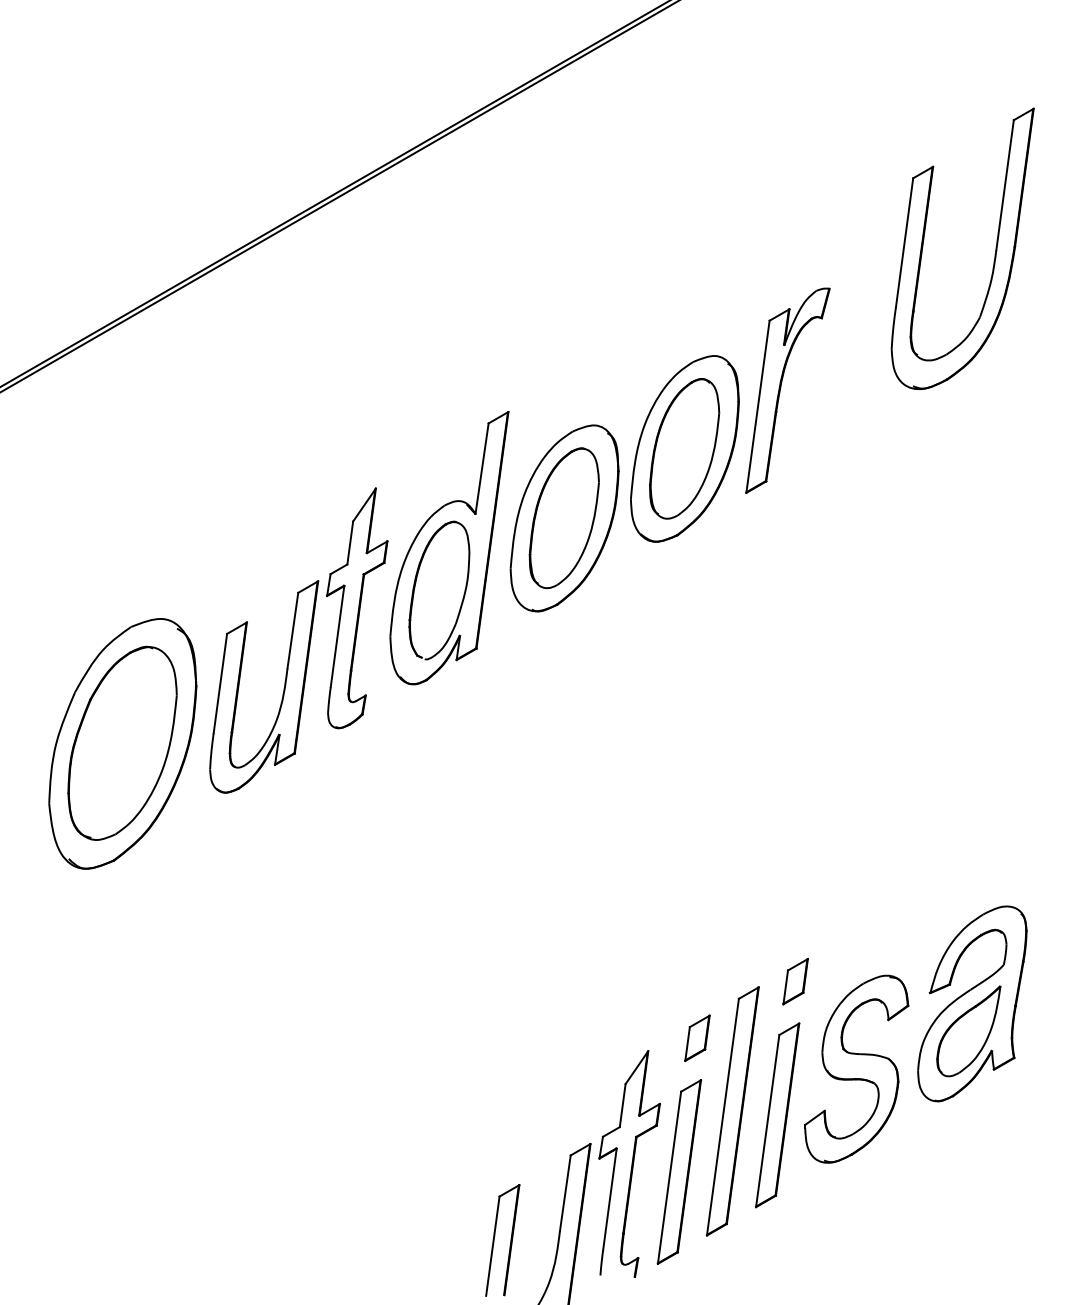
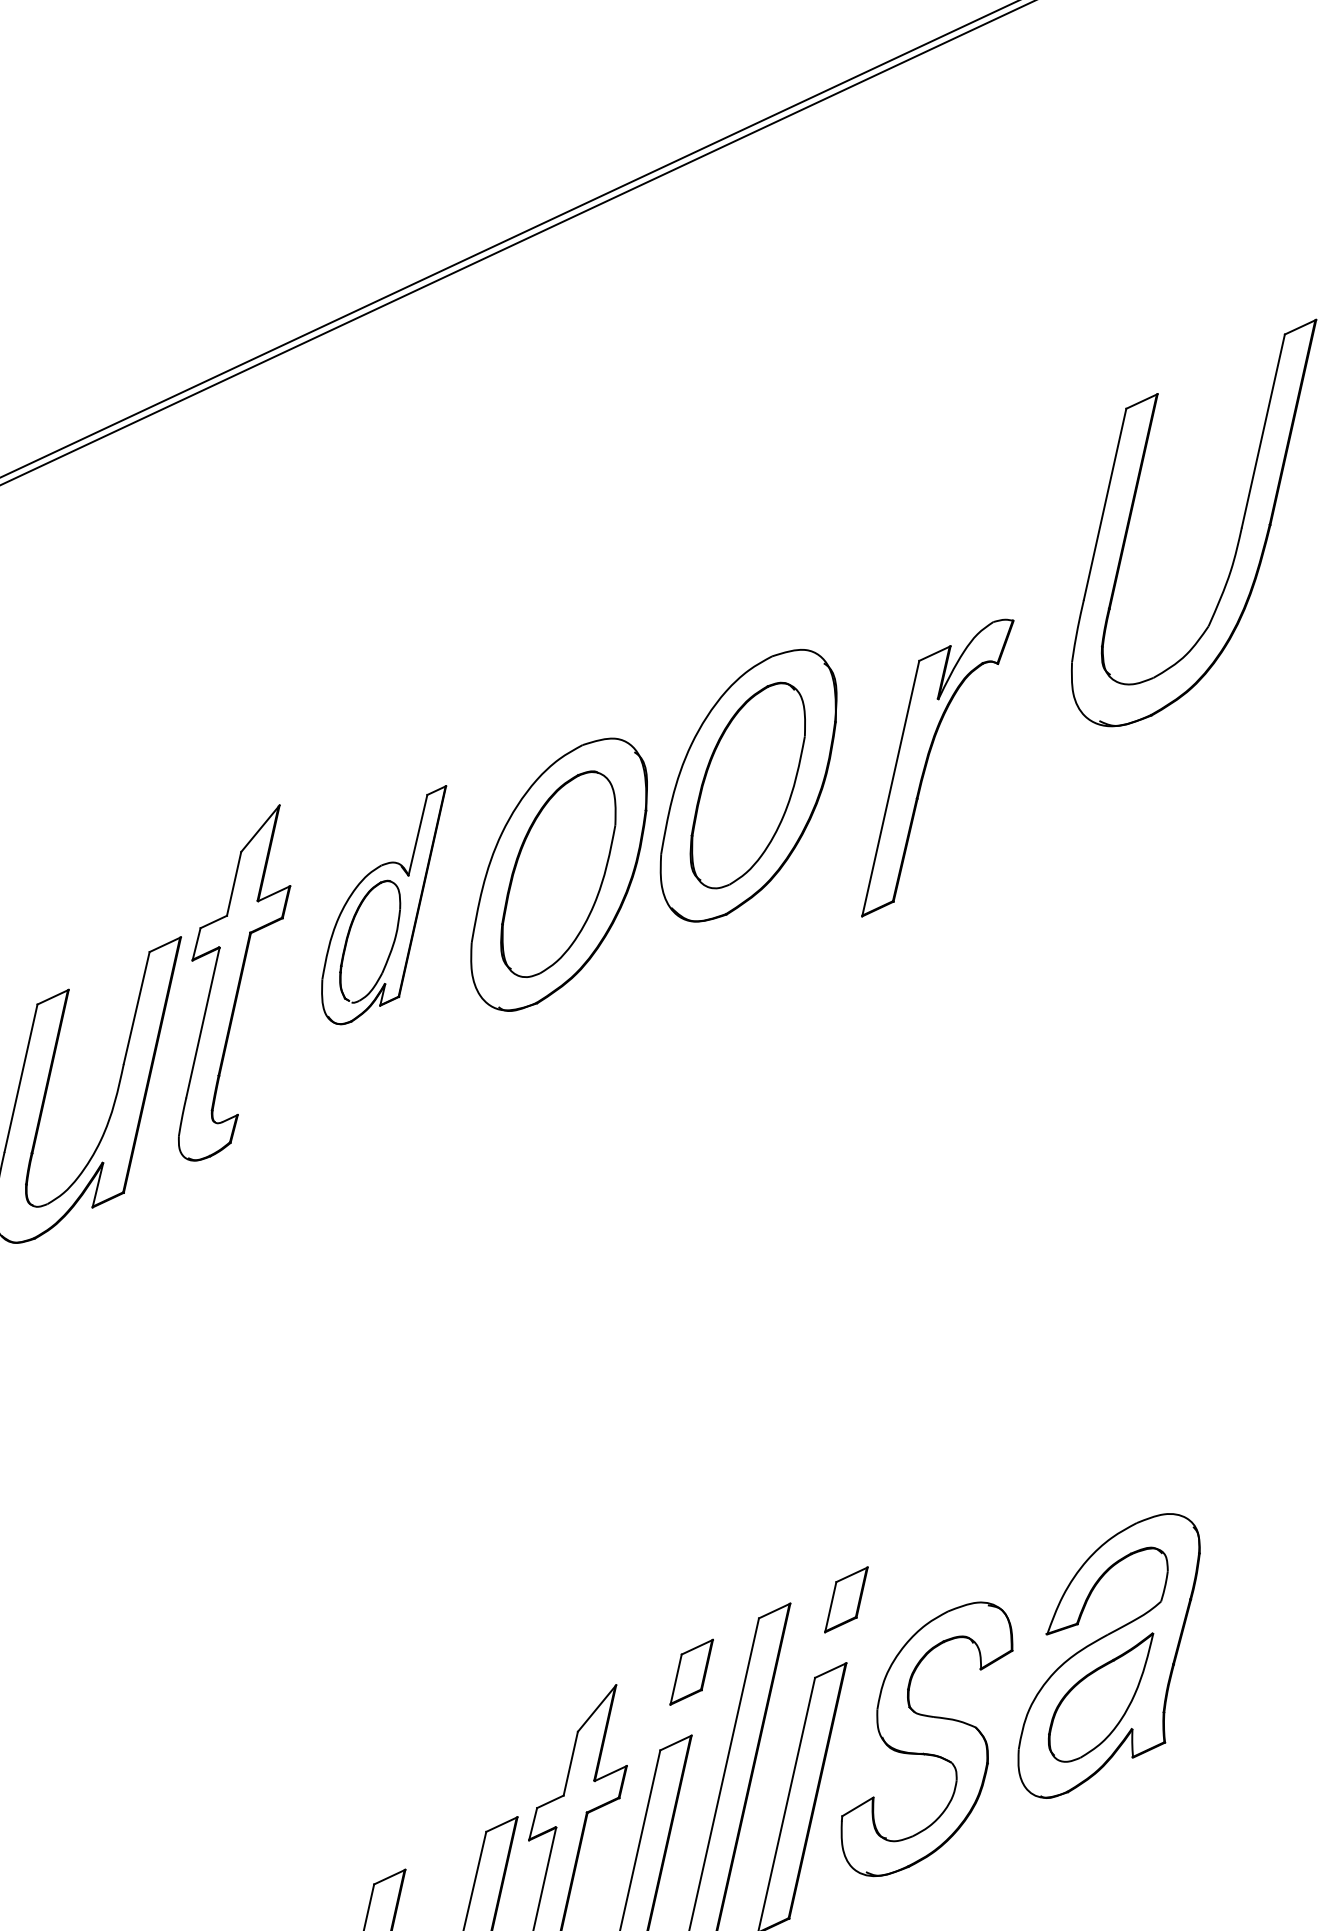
part: (781, 388) -> (928, 764), moved
part: (449, 547) -> (382, 903), size x0.6

